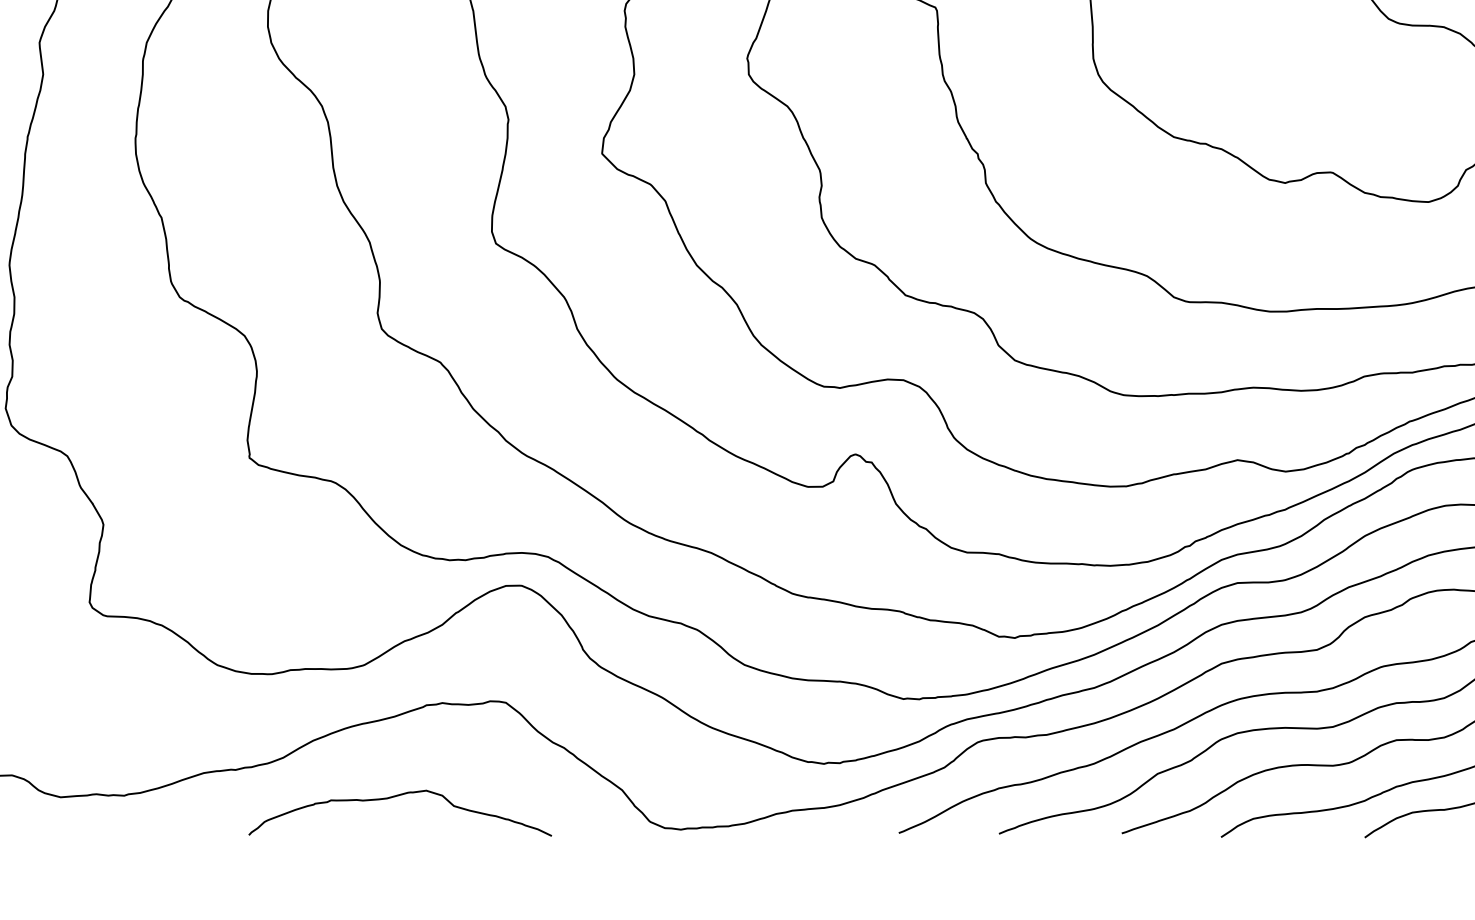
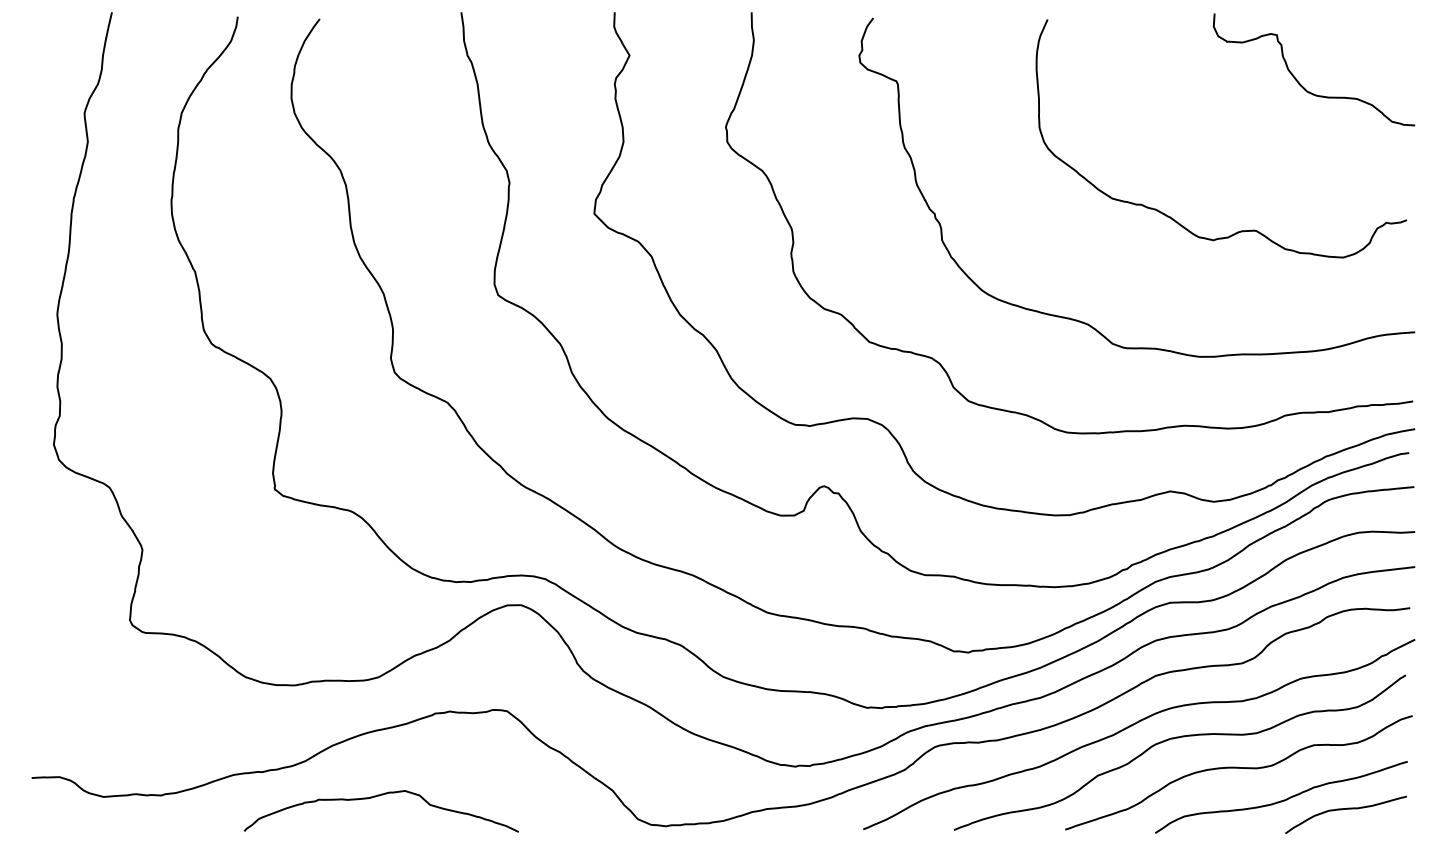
curve: (393, 797) -> (375, 797), moved

